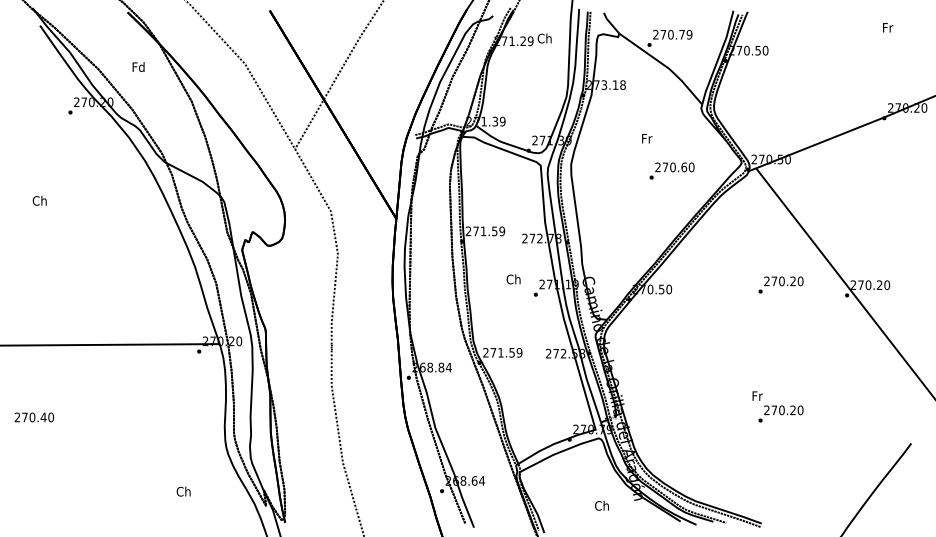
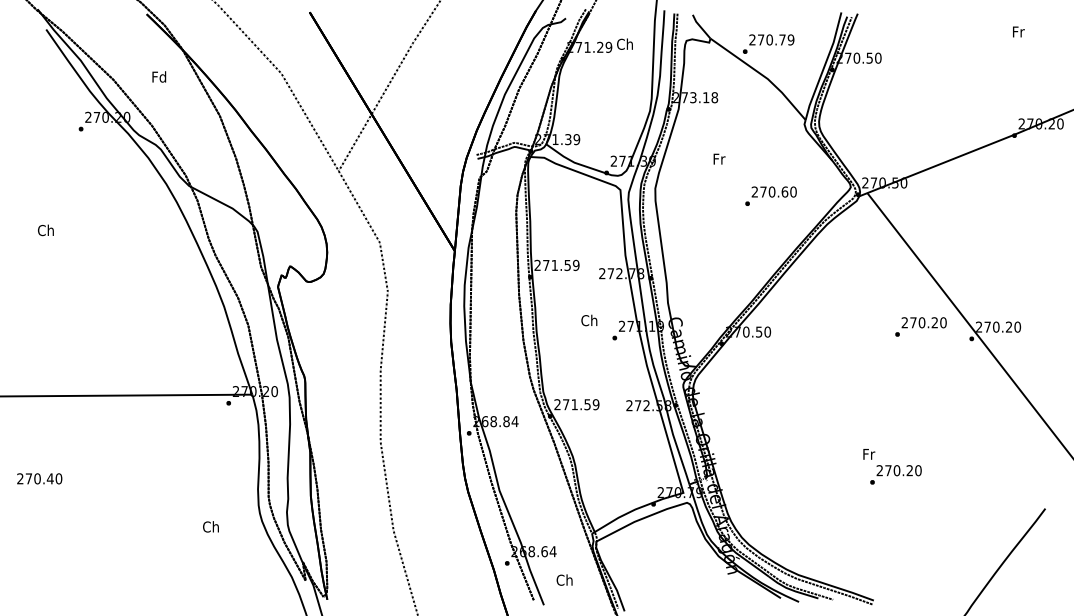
text: (647, 138) -> (719, 158), moved
text: (780, 284) -> (920, 326), moved
text: (183, 491) -> (210, 526), moved
text: (601, 505) -> (564, 579), moved

